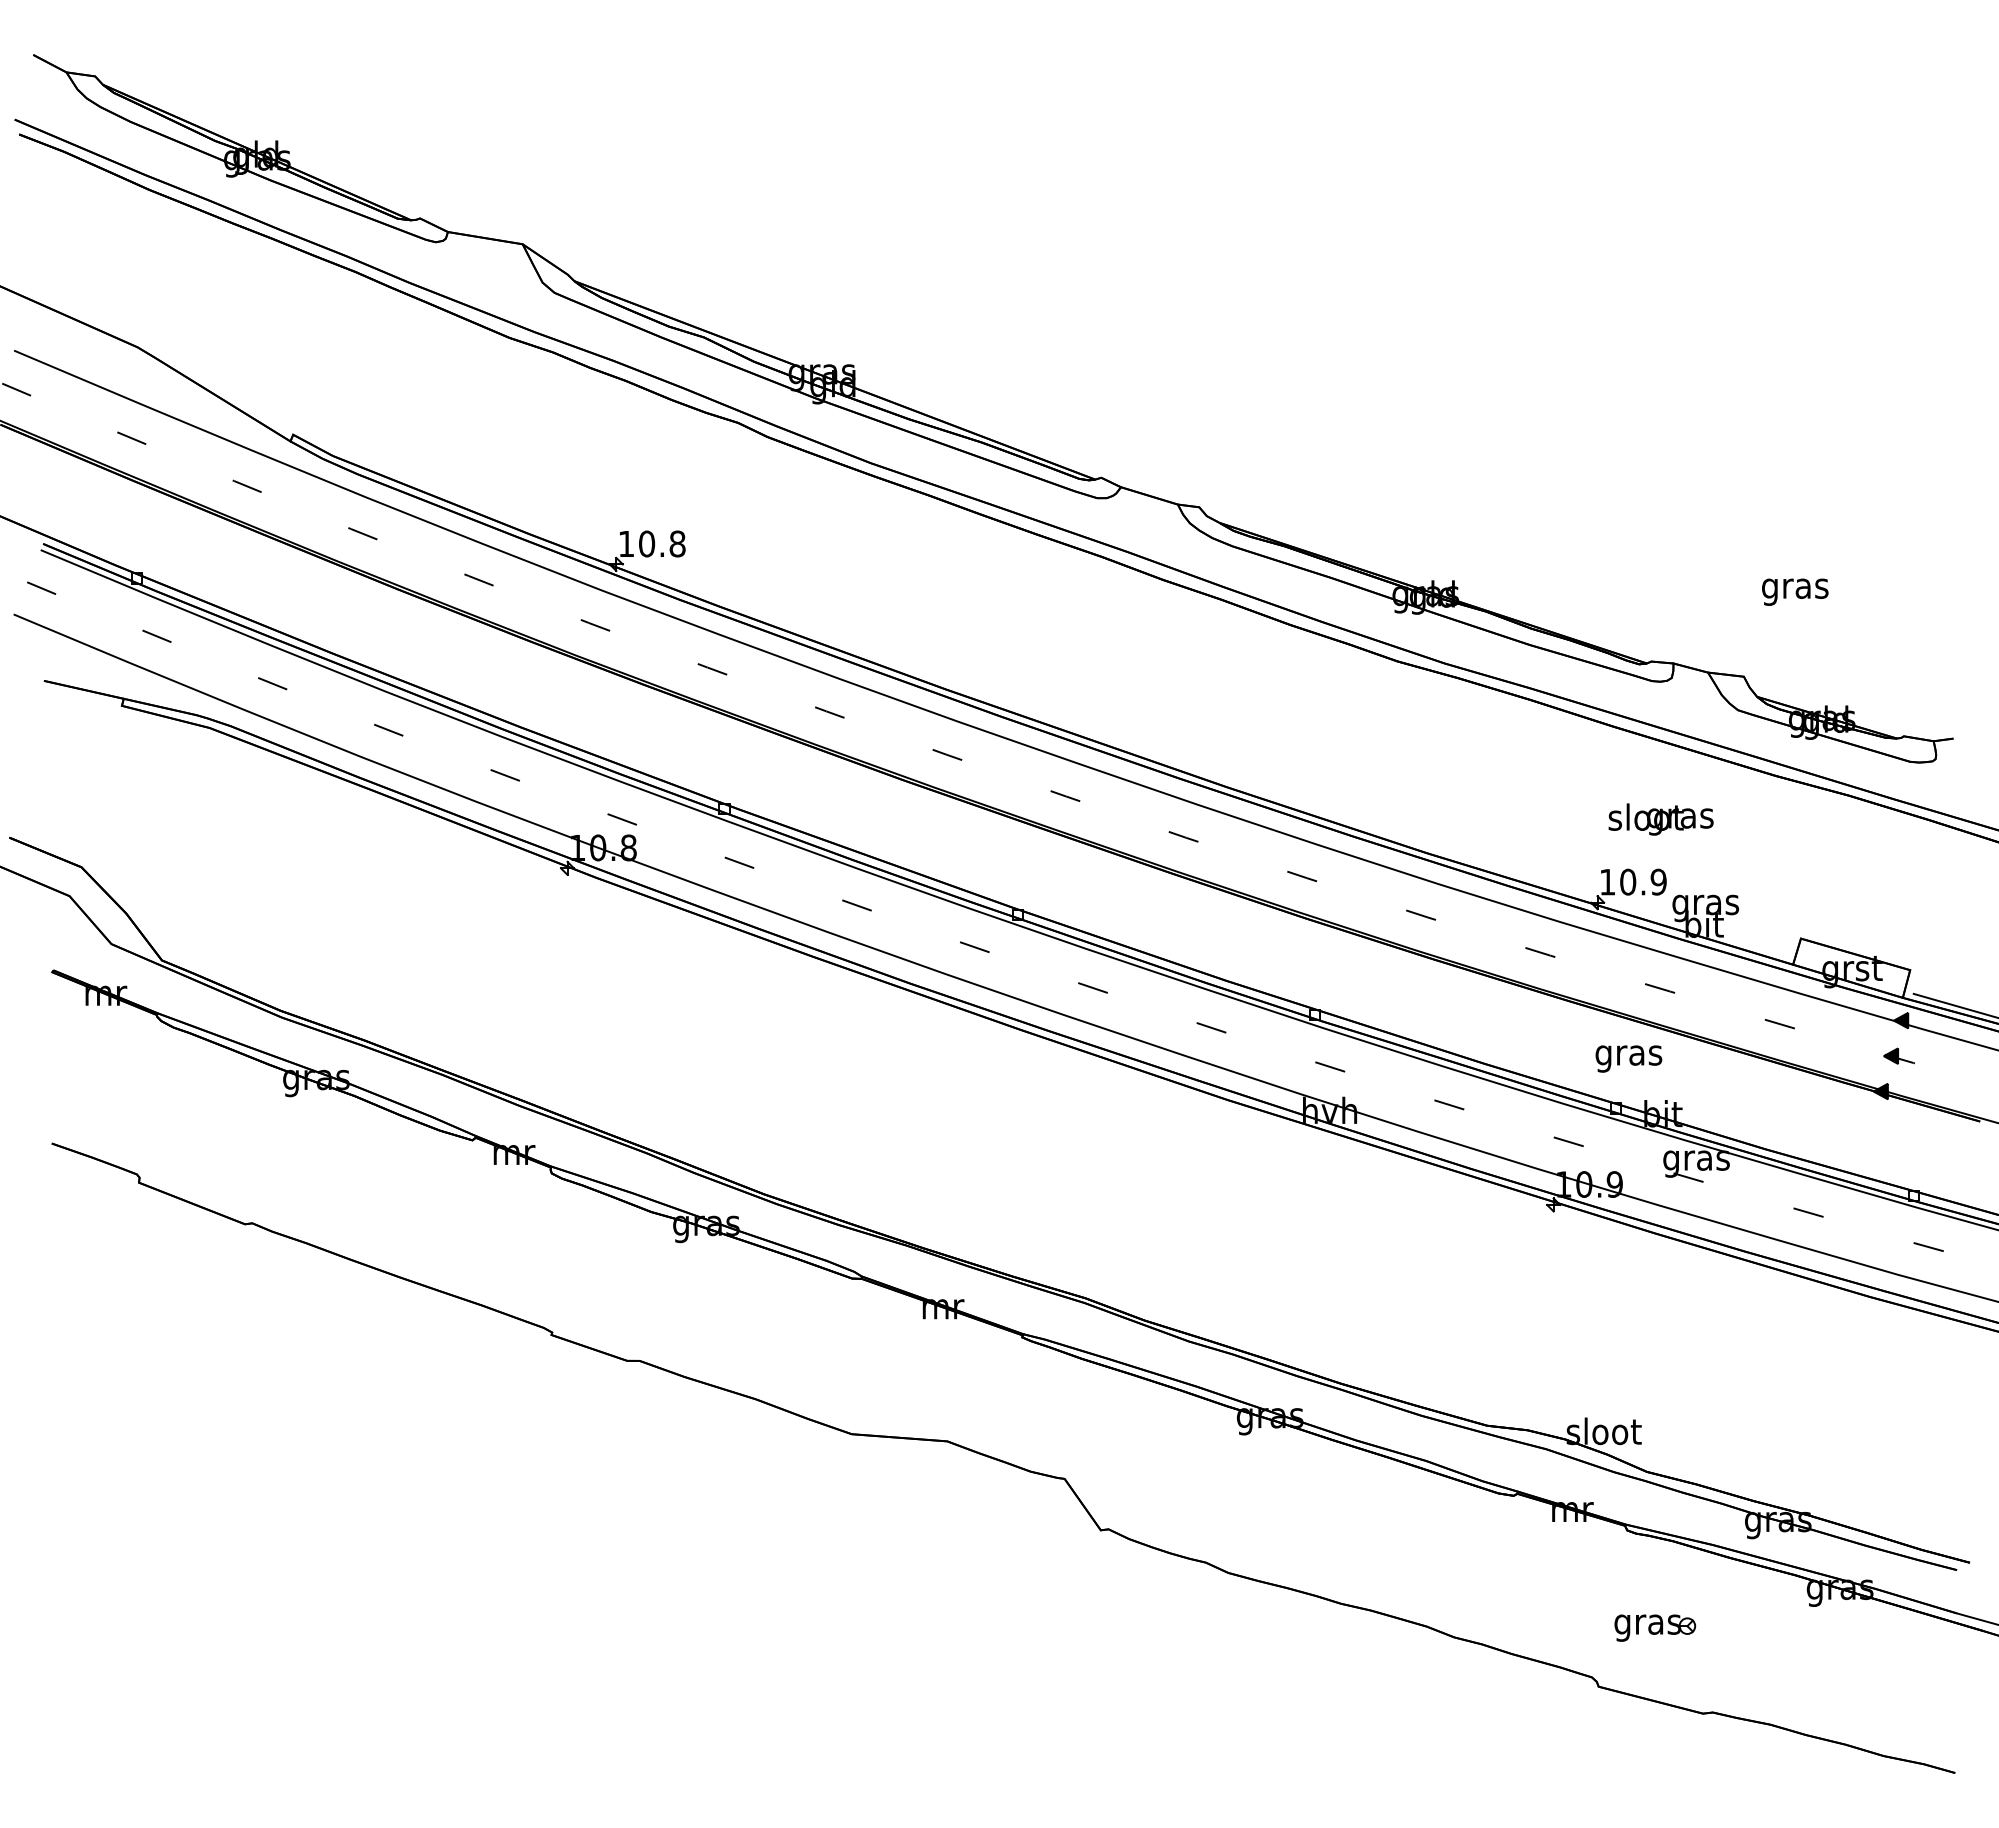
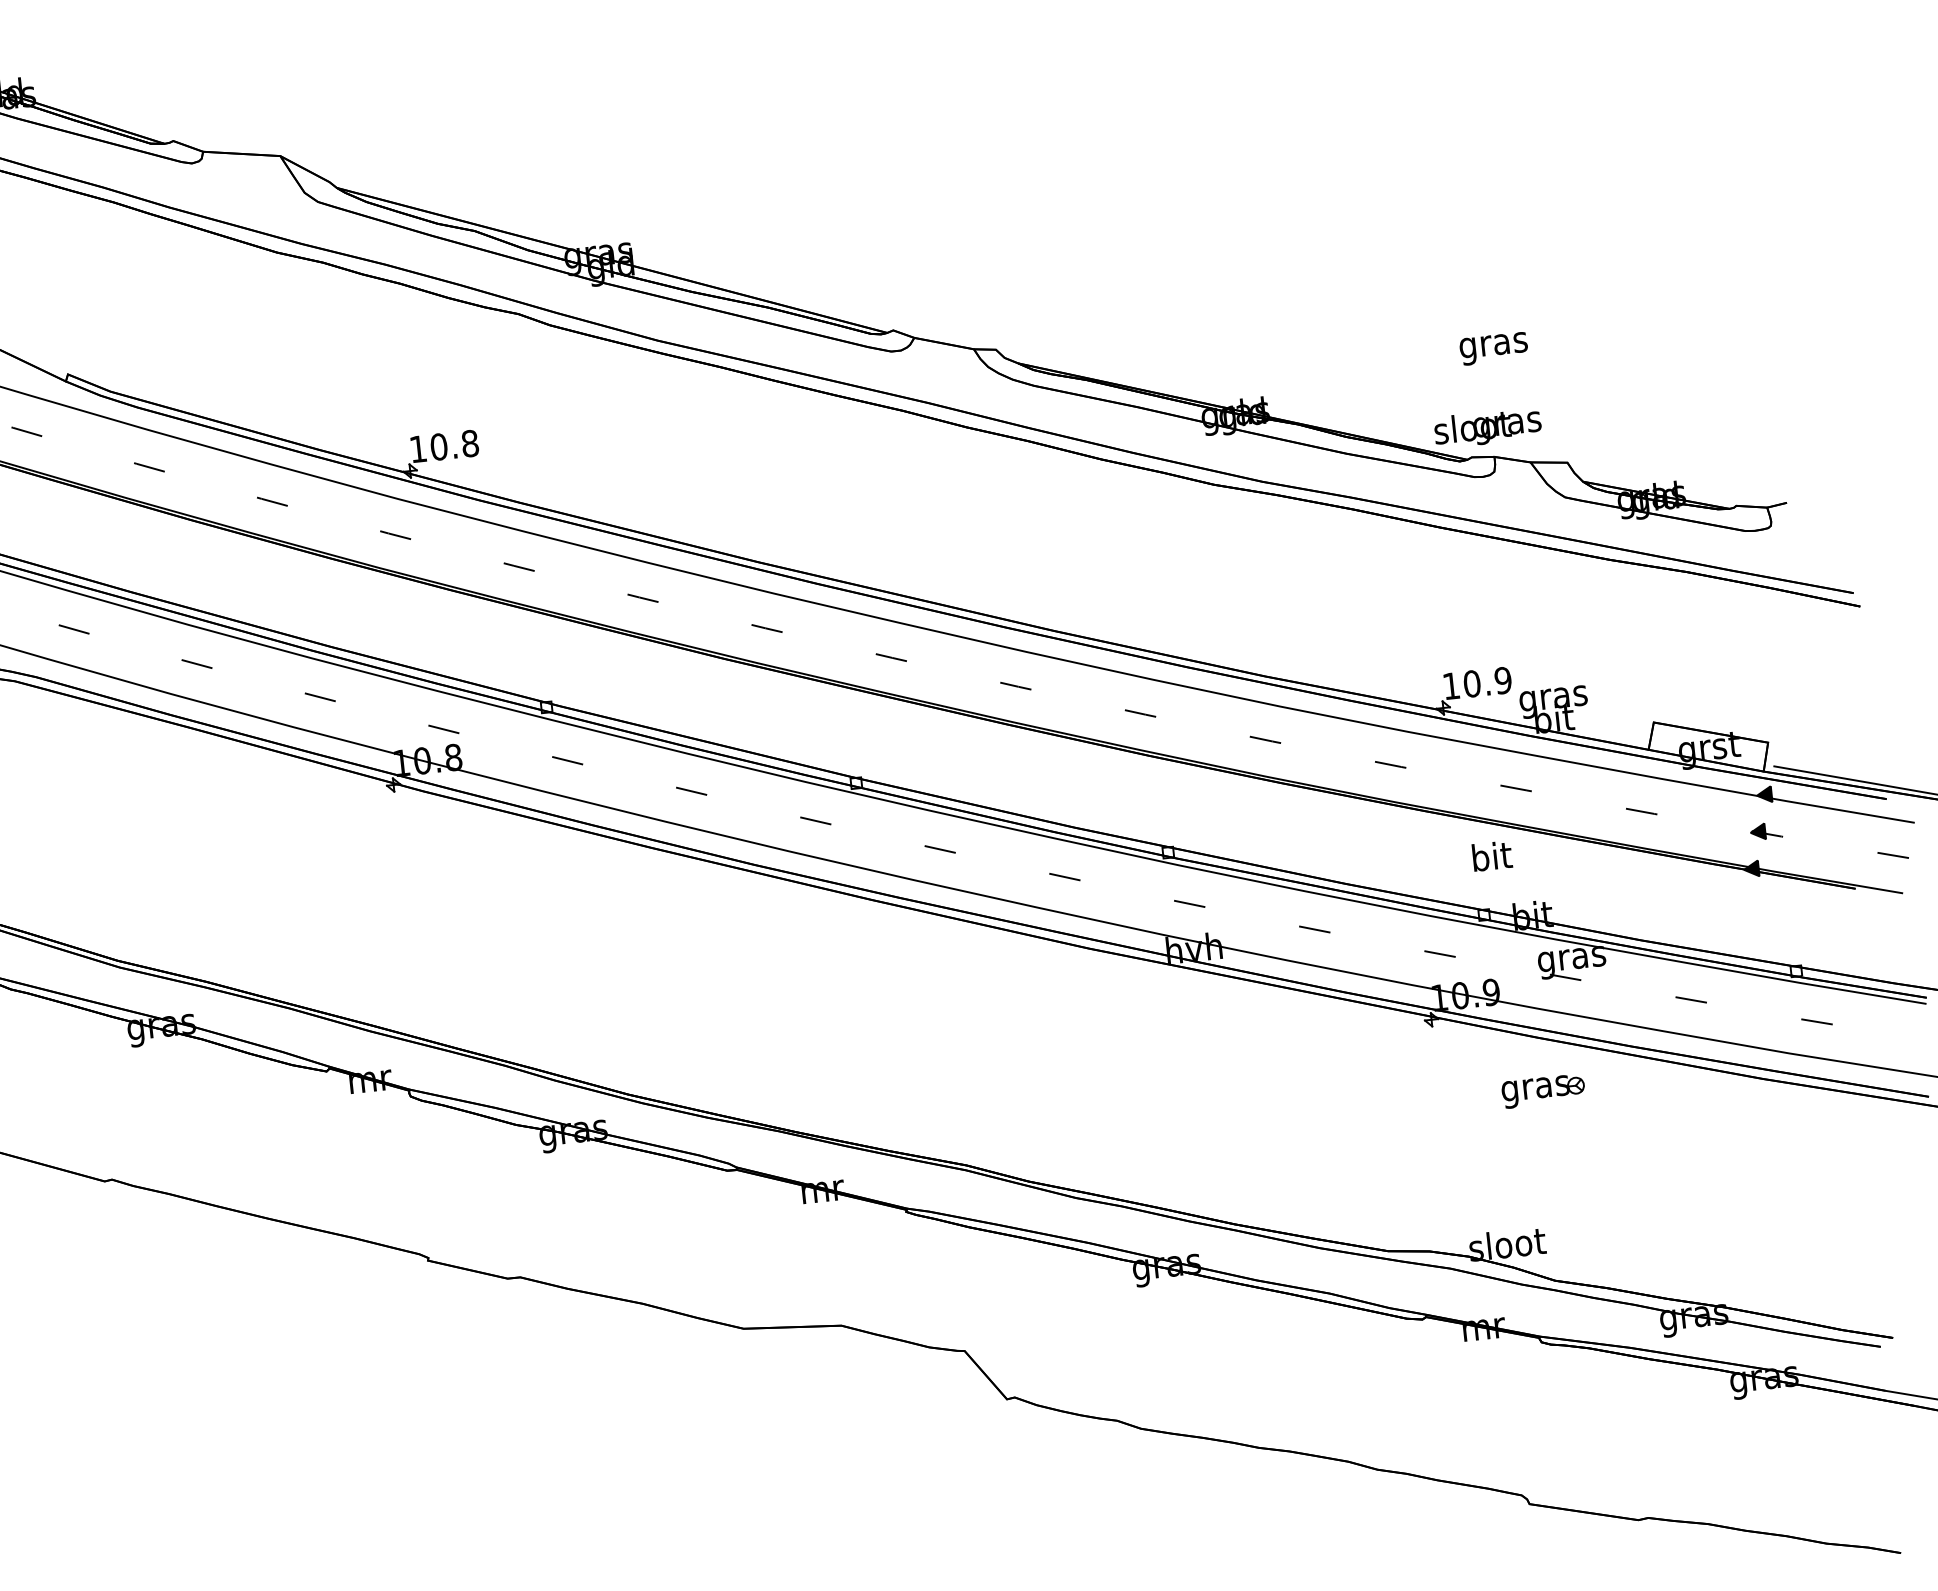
text: (1795, 591) -> (1494, 348), moved
text: (1660, 819) -> (1487, 427), moved
text: (1628, 1055) -> (1491, 859), gras -> bit
part: (1655, 1627) -> (1543, 1090), moved

